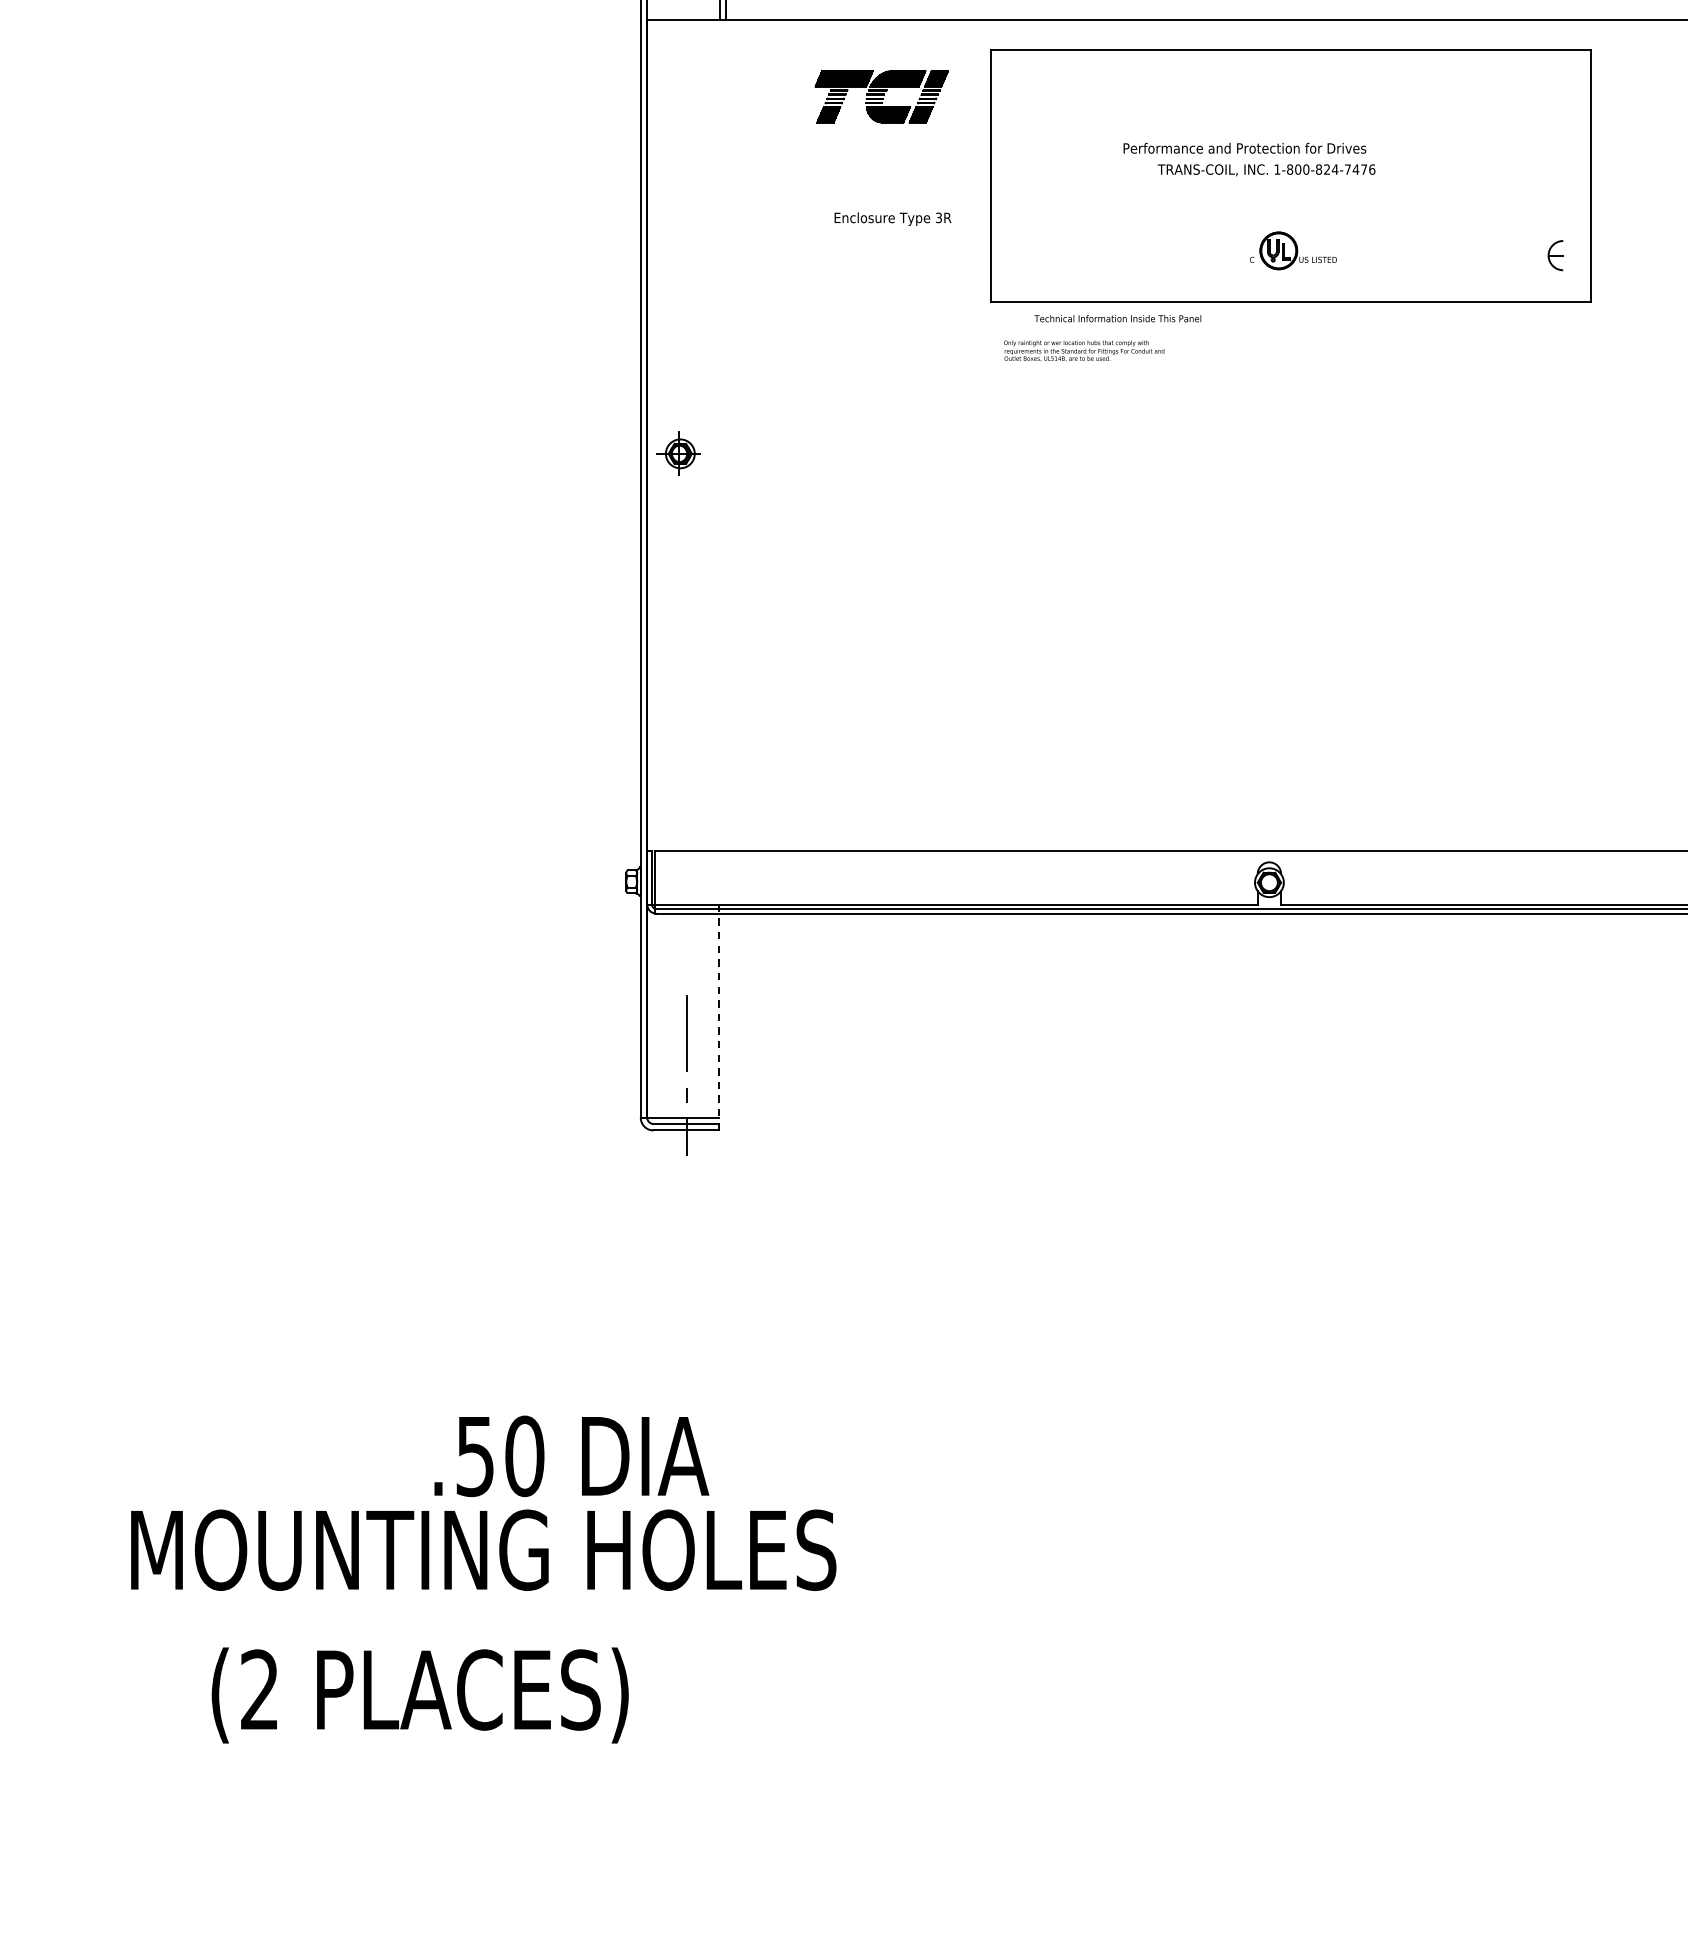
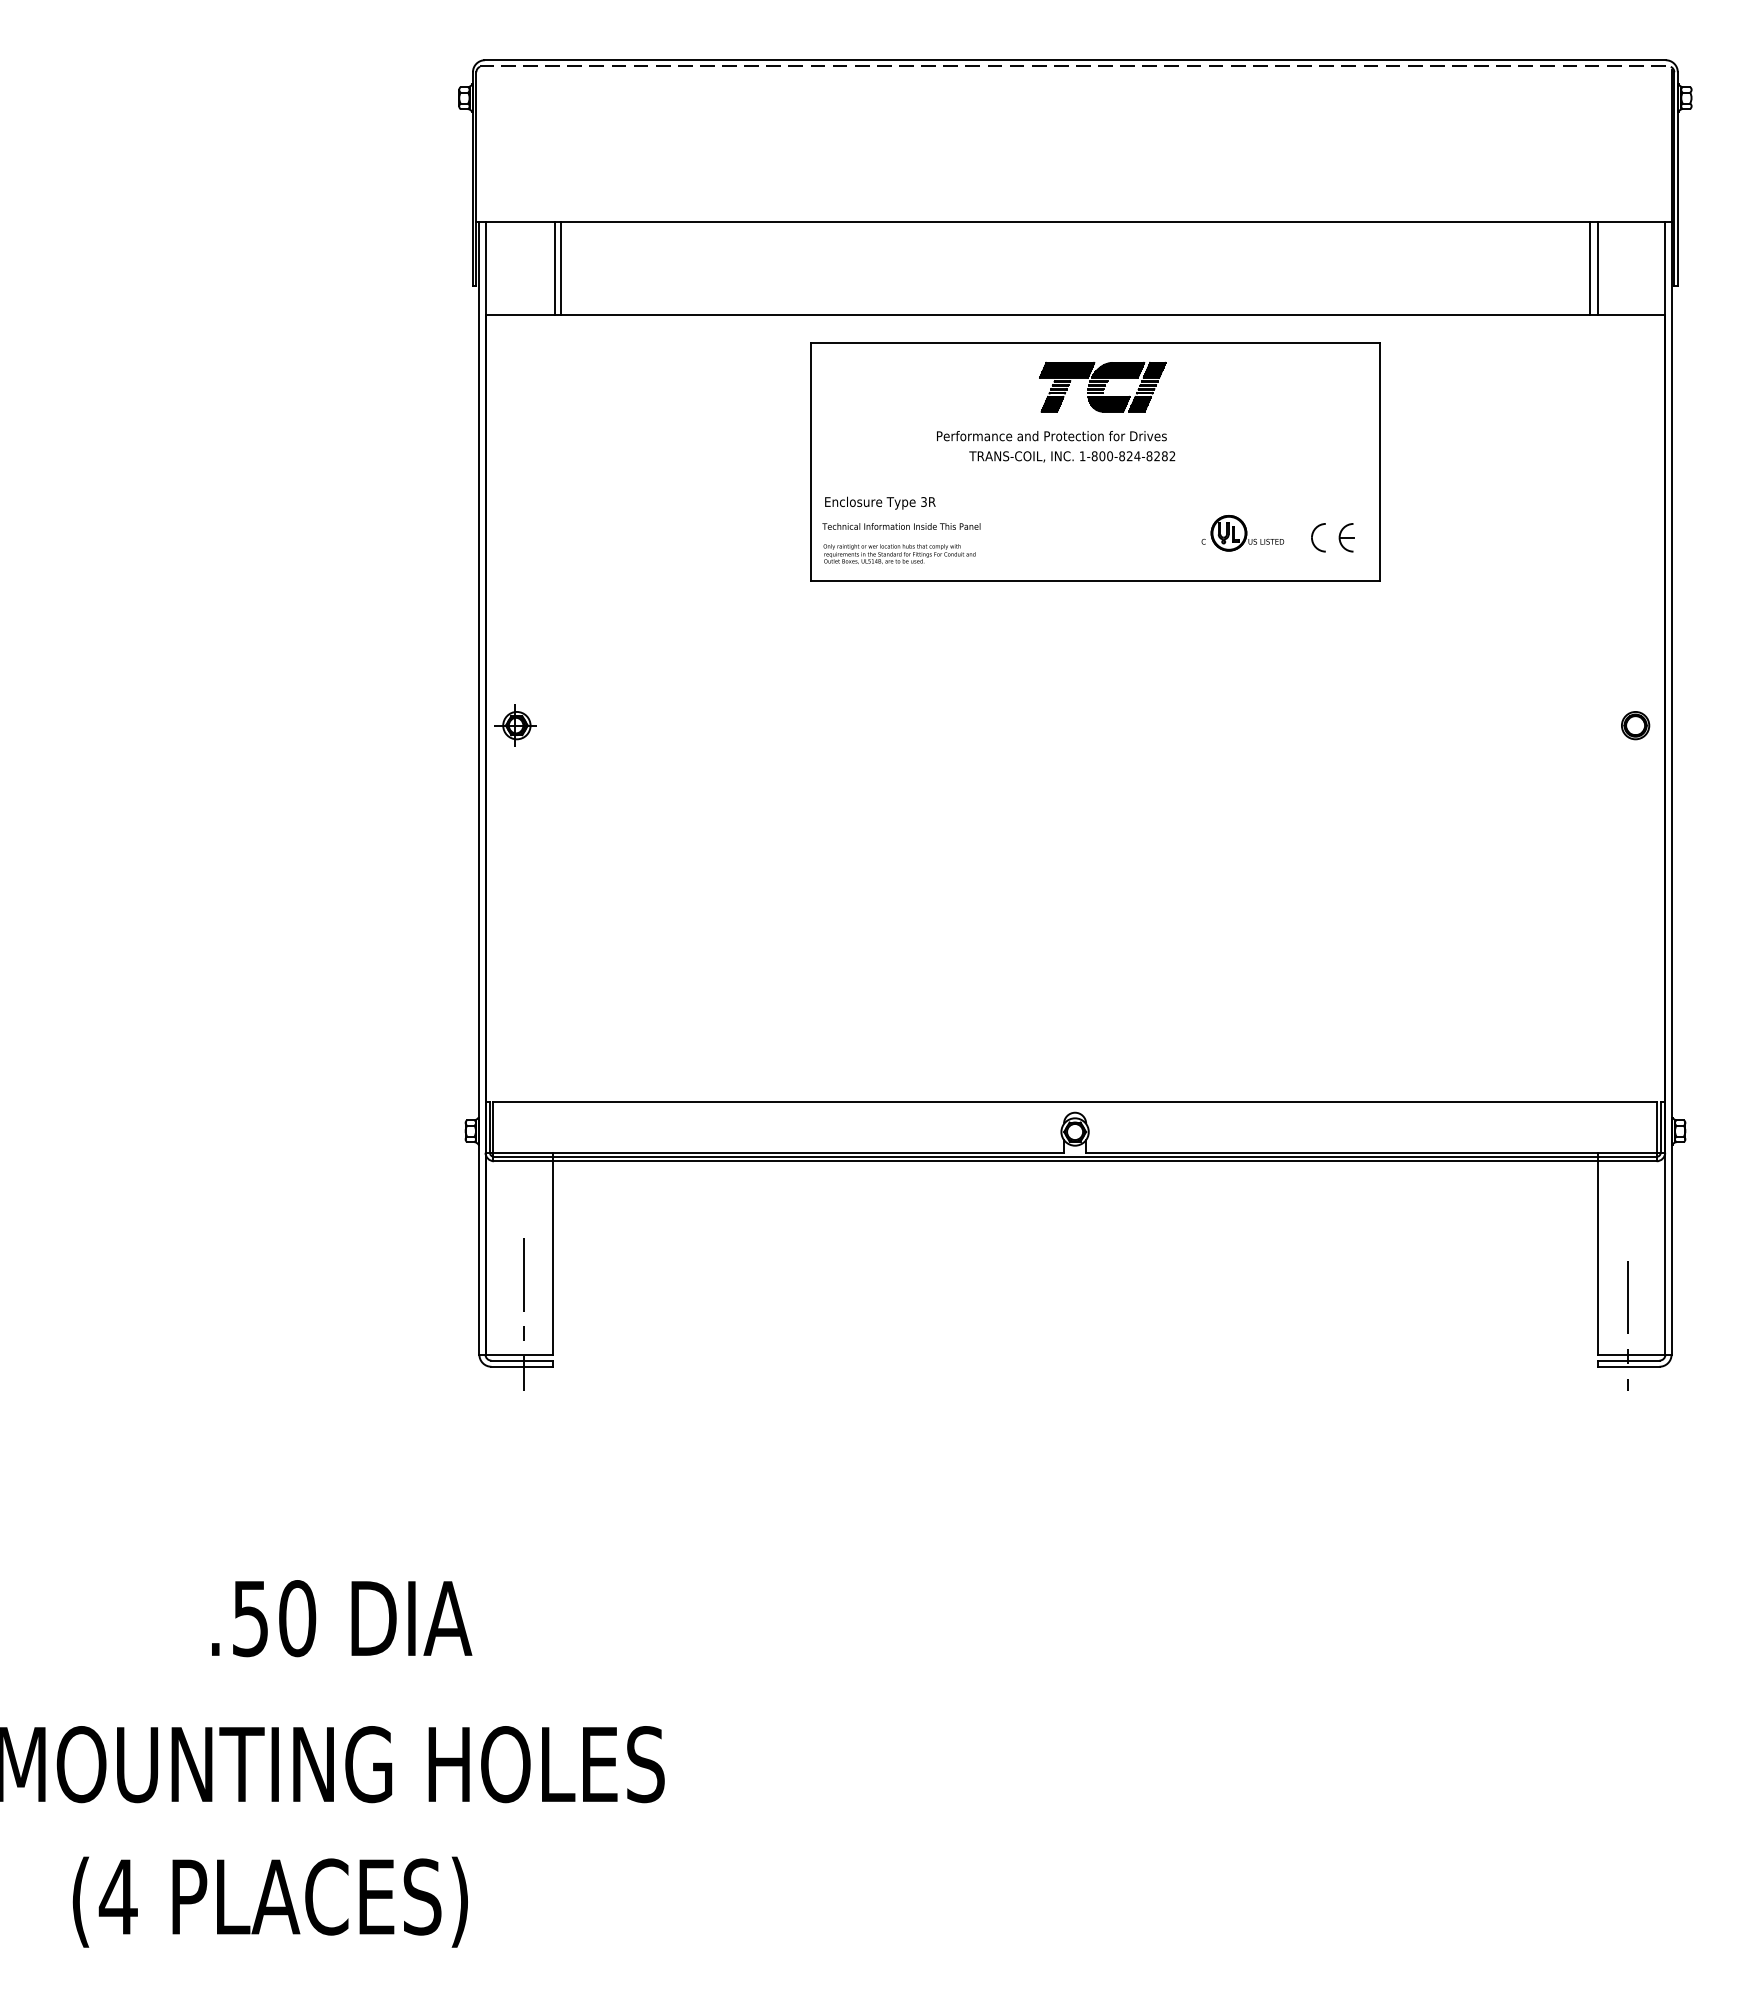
part: (881, 95) -> (1102, 386), moved
text: (1359, 169) -> (1160, 456), 1-800-824-7476 -> 1-800-824-8282
text: (893, 218) -> (880, 502), moved
part: (1293, 251) -> (1242, 533), moved
part: (1526, 255) -> (1318, 537), added
text: (1117, 318) -> (901, 526), moved
text: (1084, 350) -> (899, 553), moved
line: (718, 1011) -> (553, 1254), dashed -> solid
text: (572, 1456) -> (342, 1618), moved
text: (258, 1689) -> (117, 1896), (2 -> (4

